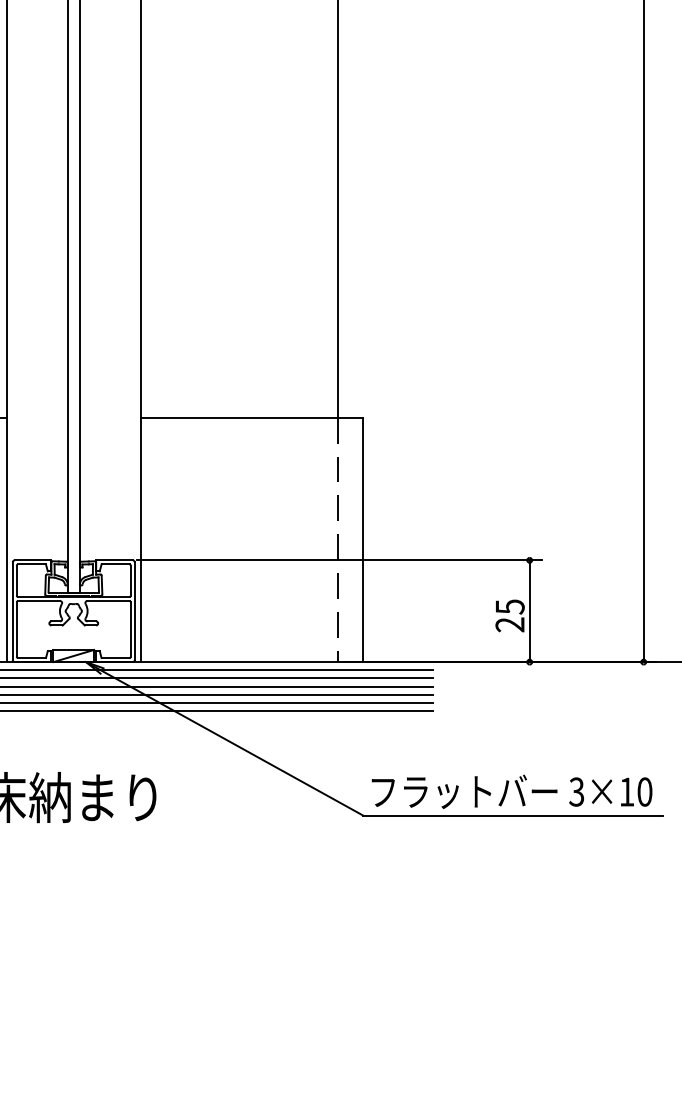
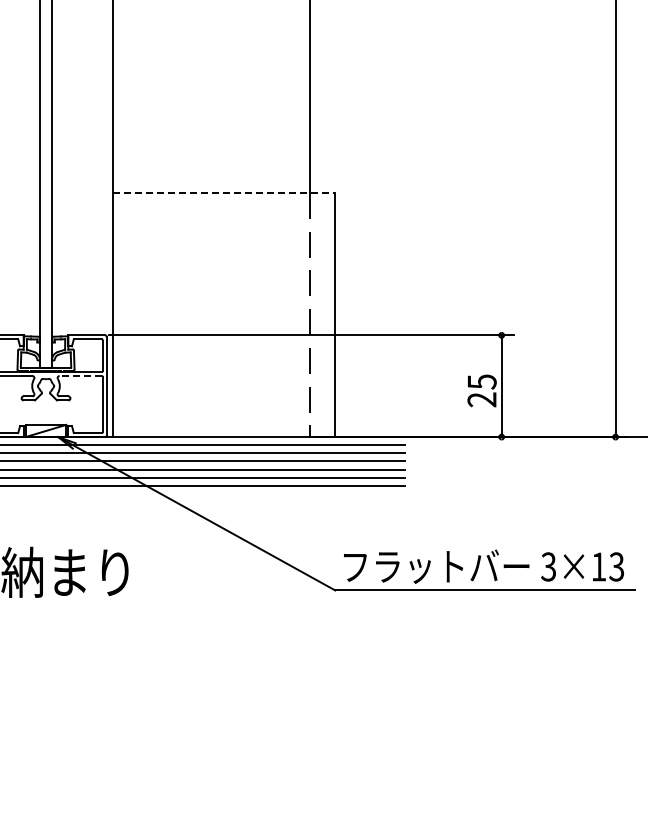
line: (251, 417) -> (223, 192), solid -> dashed
line: (108, 601) -> (80, 376), solid -> dashed
text: (644, 791) -> (616, 566), 3×10 -> 3×13

